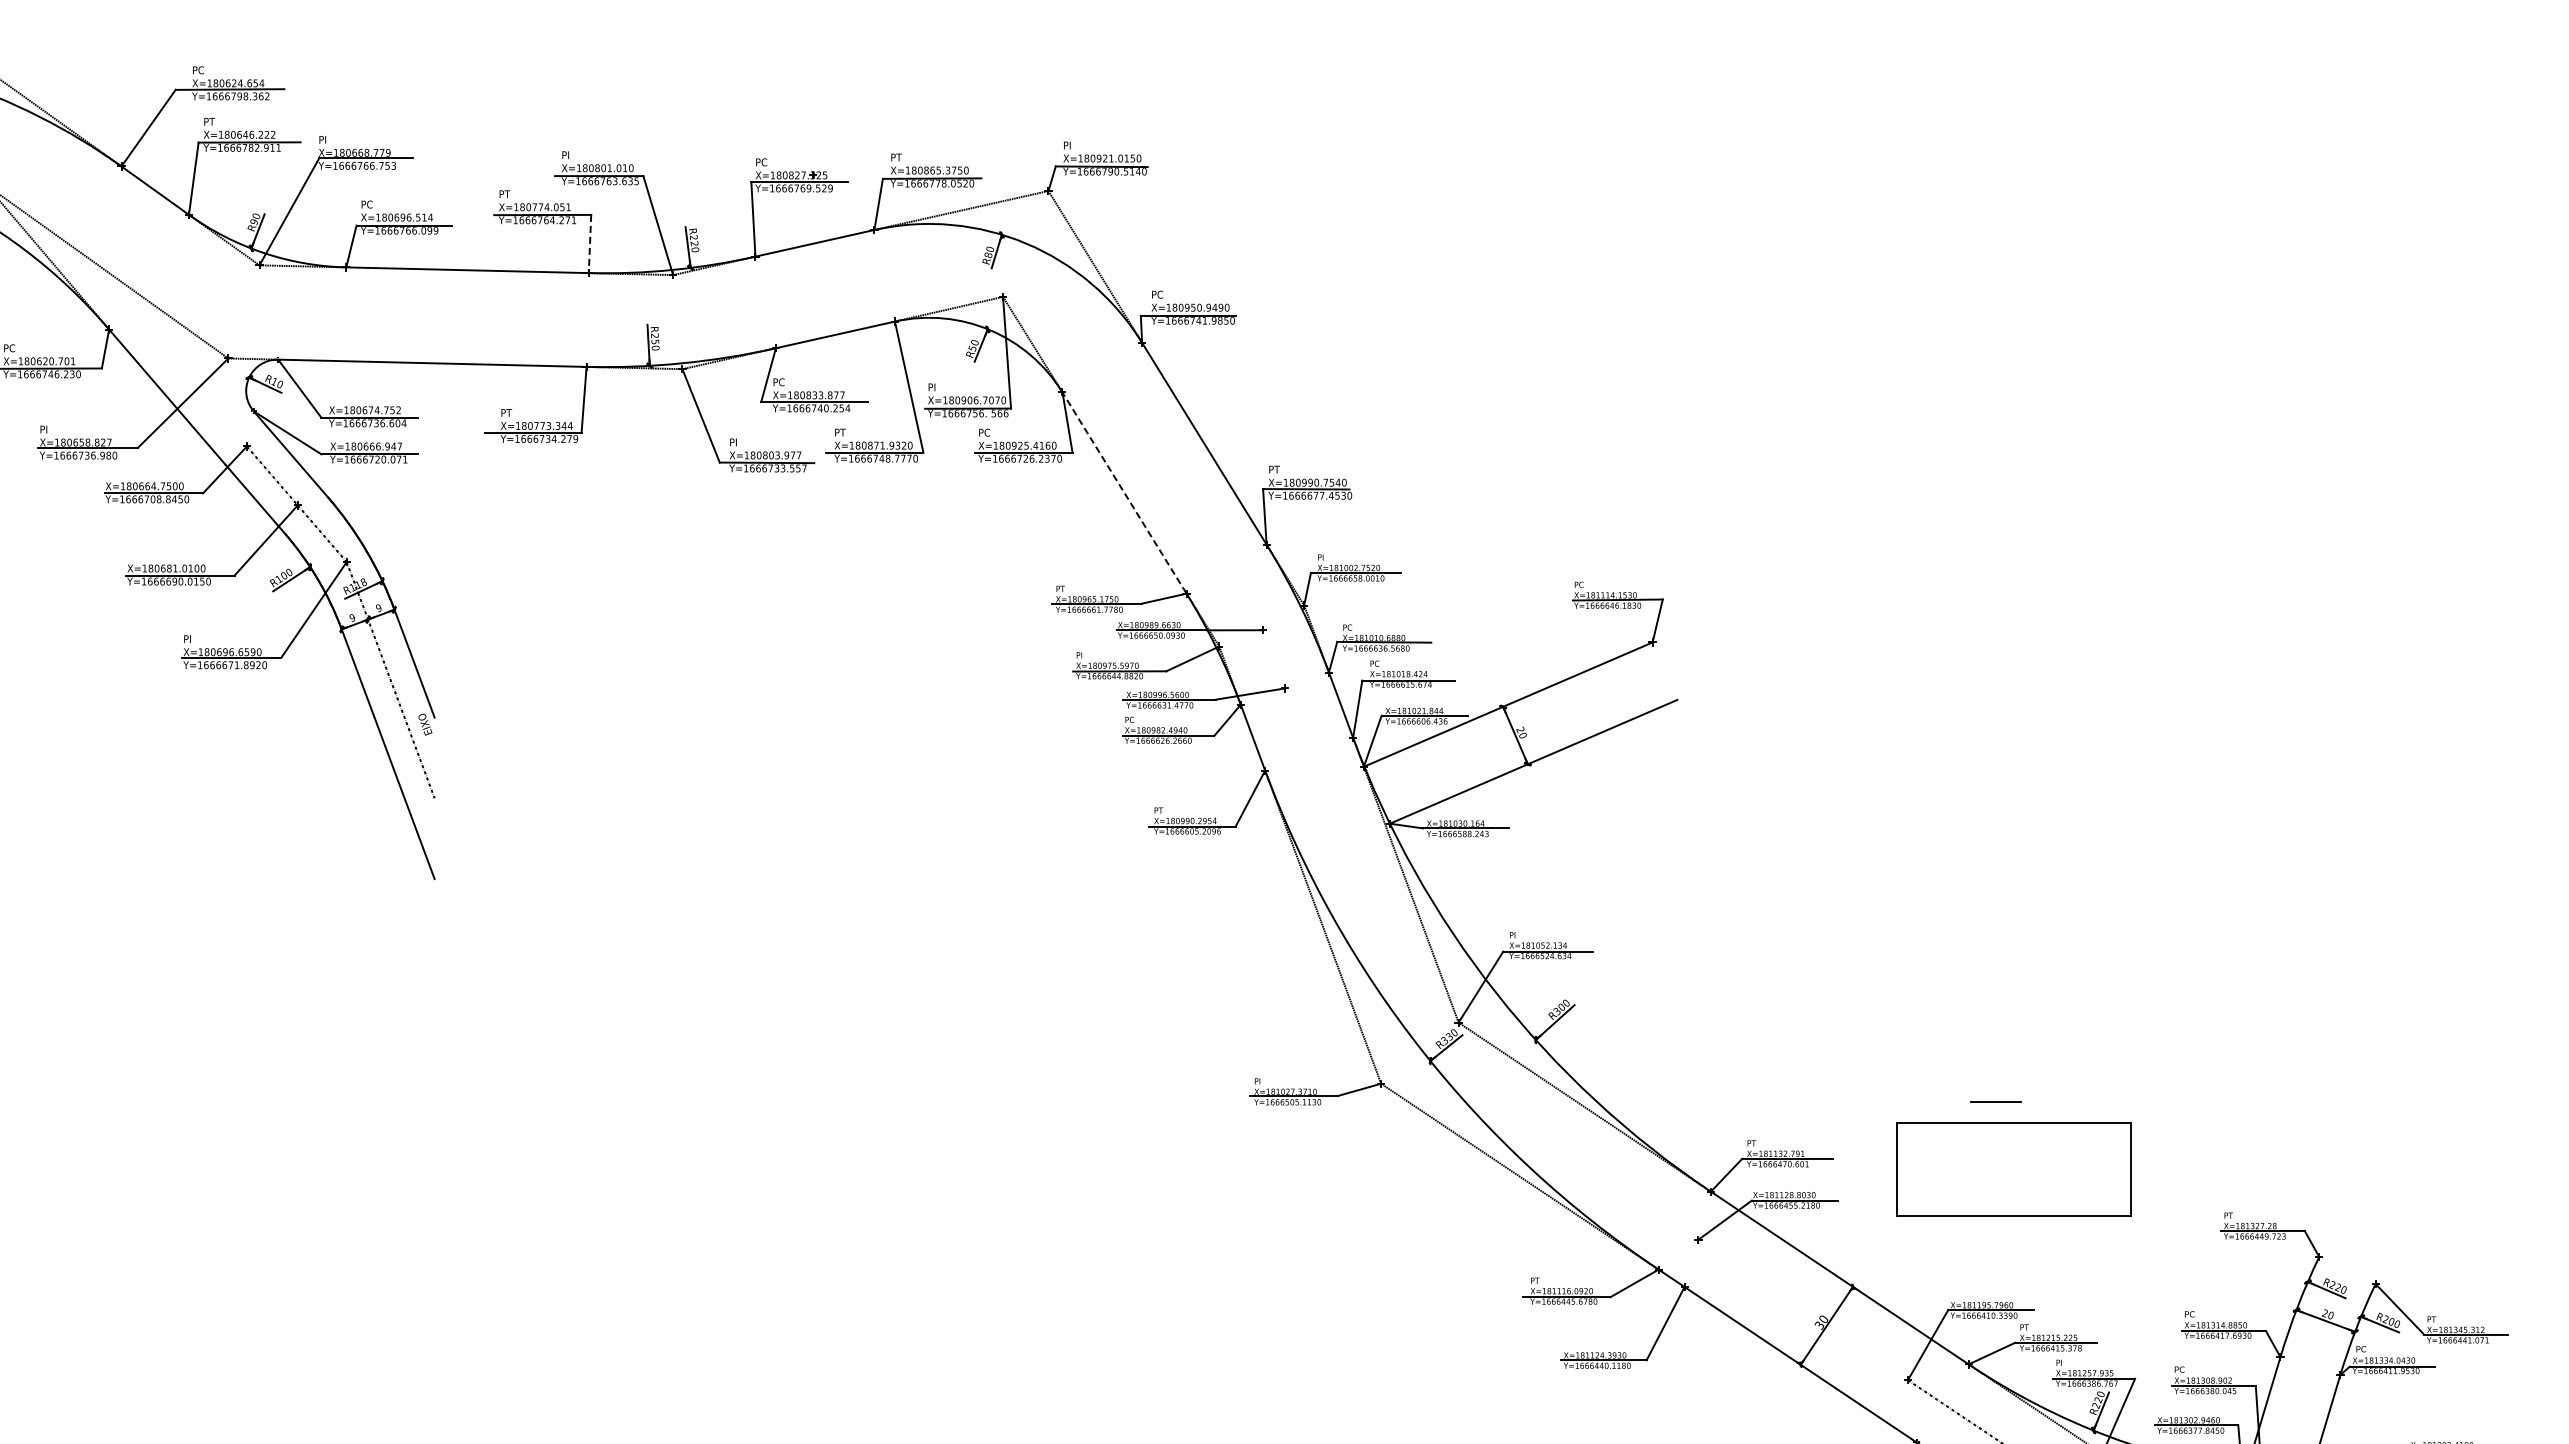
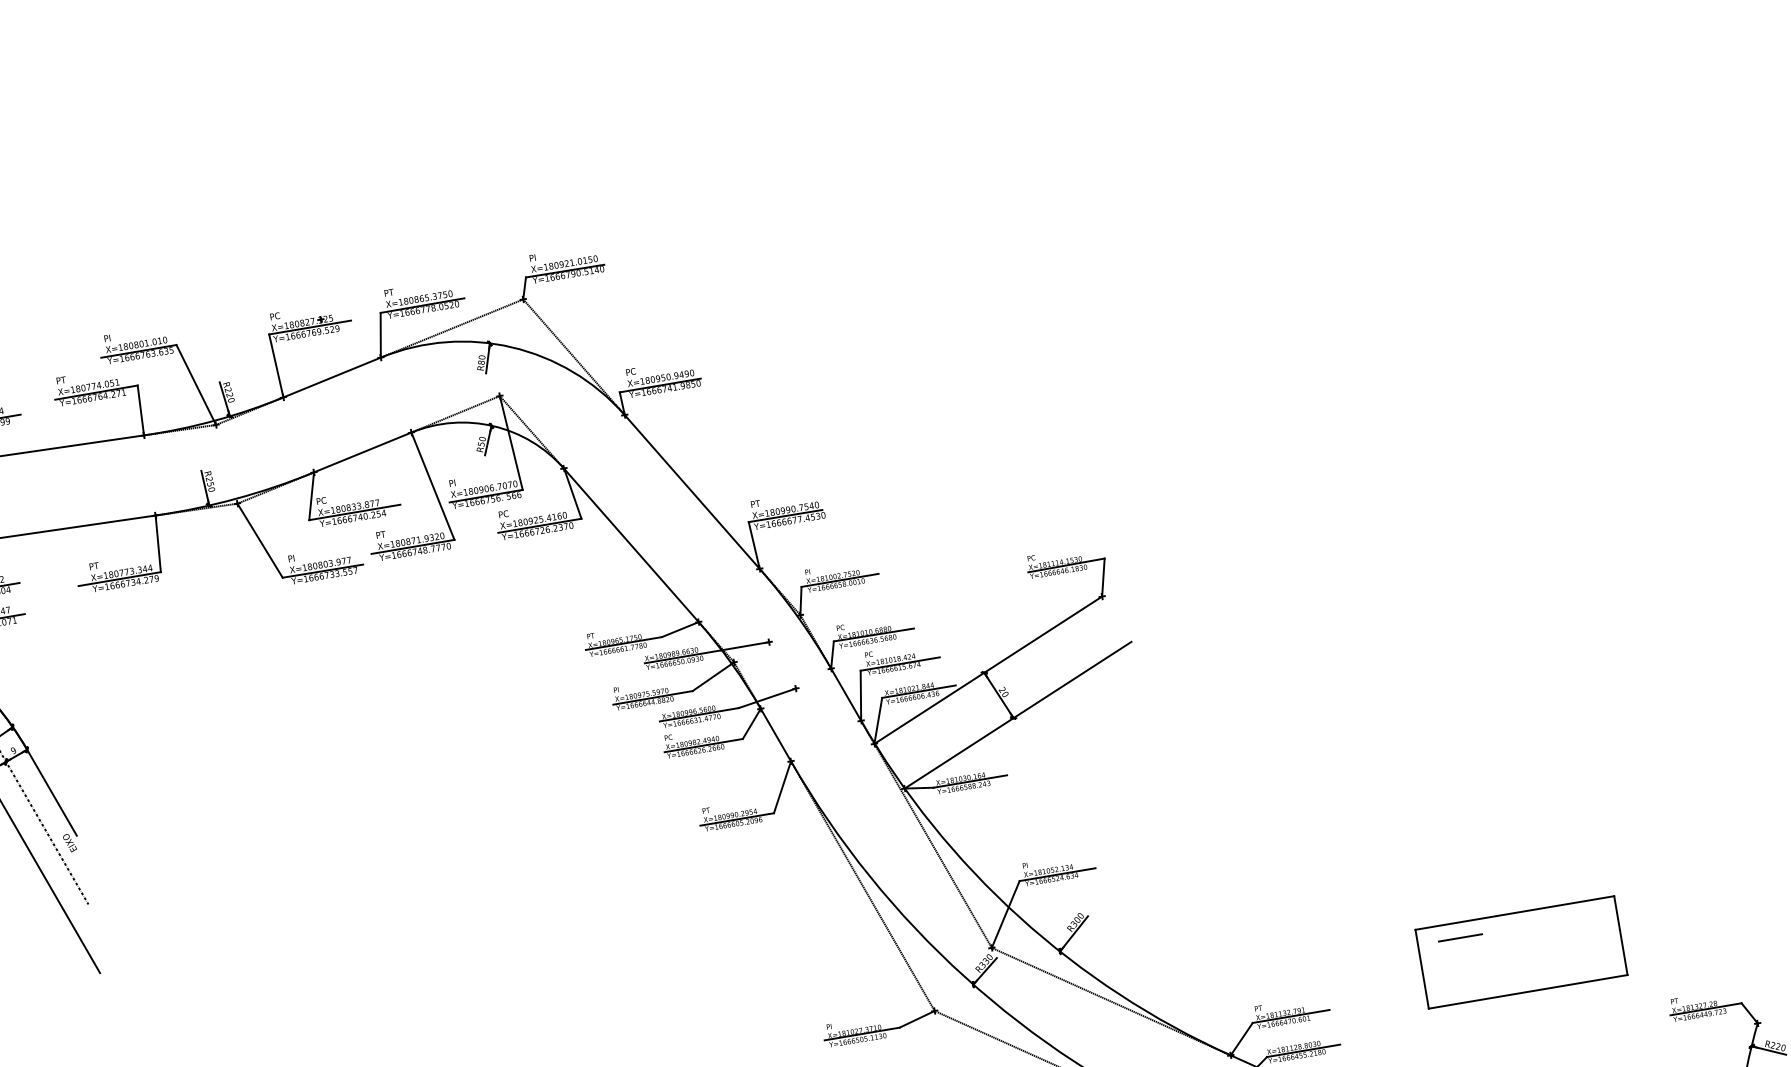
line: (589, 244) -> (140, 410), dashed -> solid
line: (1124, 492) -> (631, 544), dashed -> solid
part: (2013, 1169) -> (1521, 952), moved

